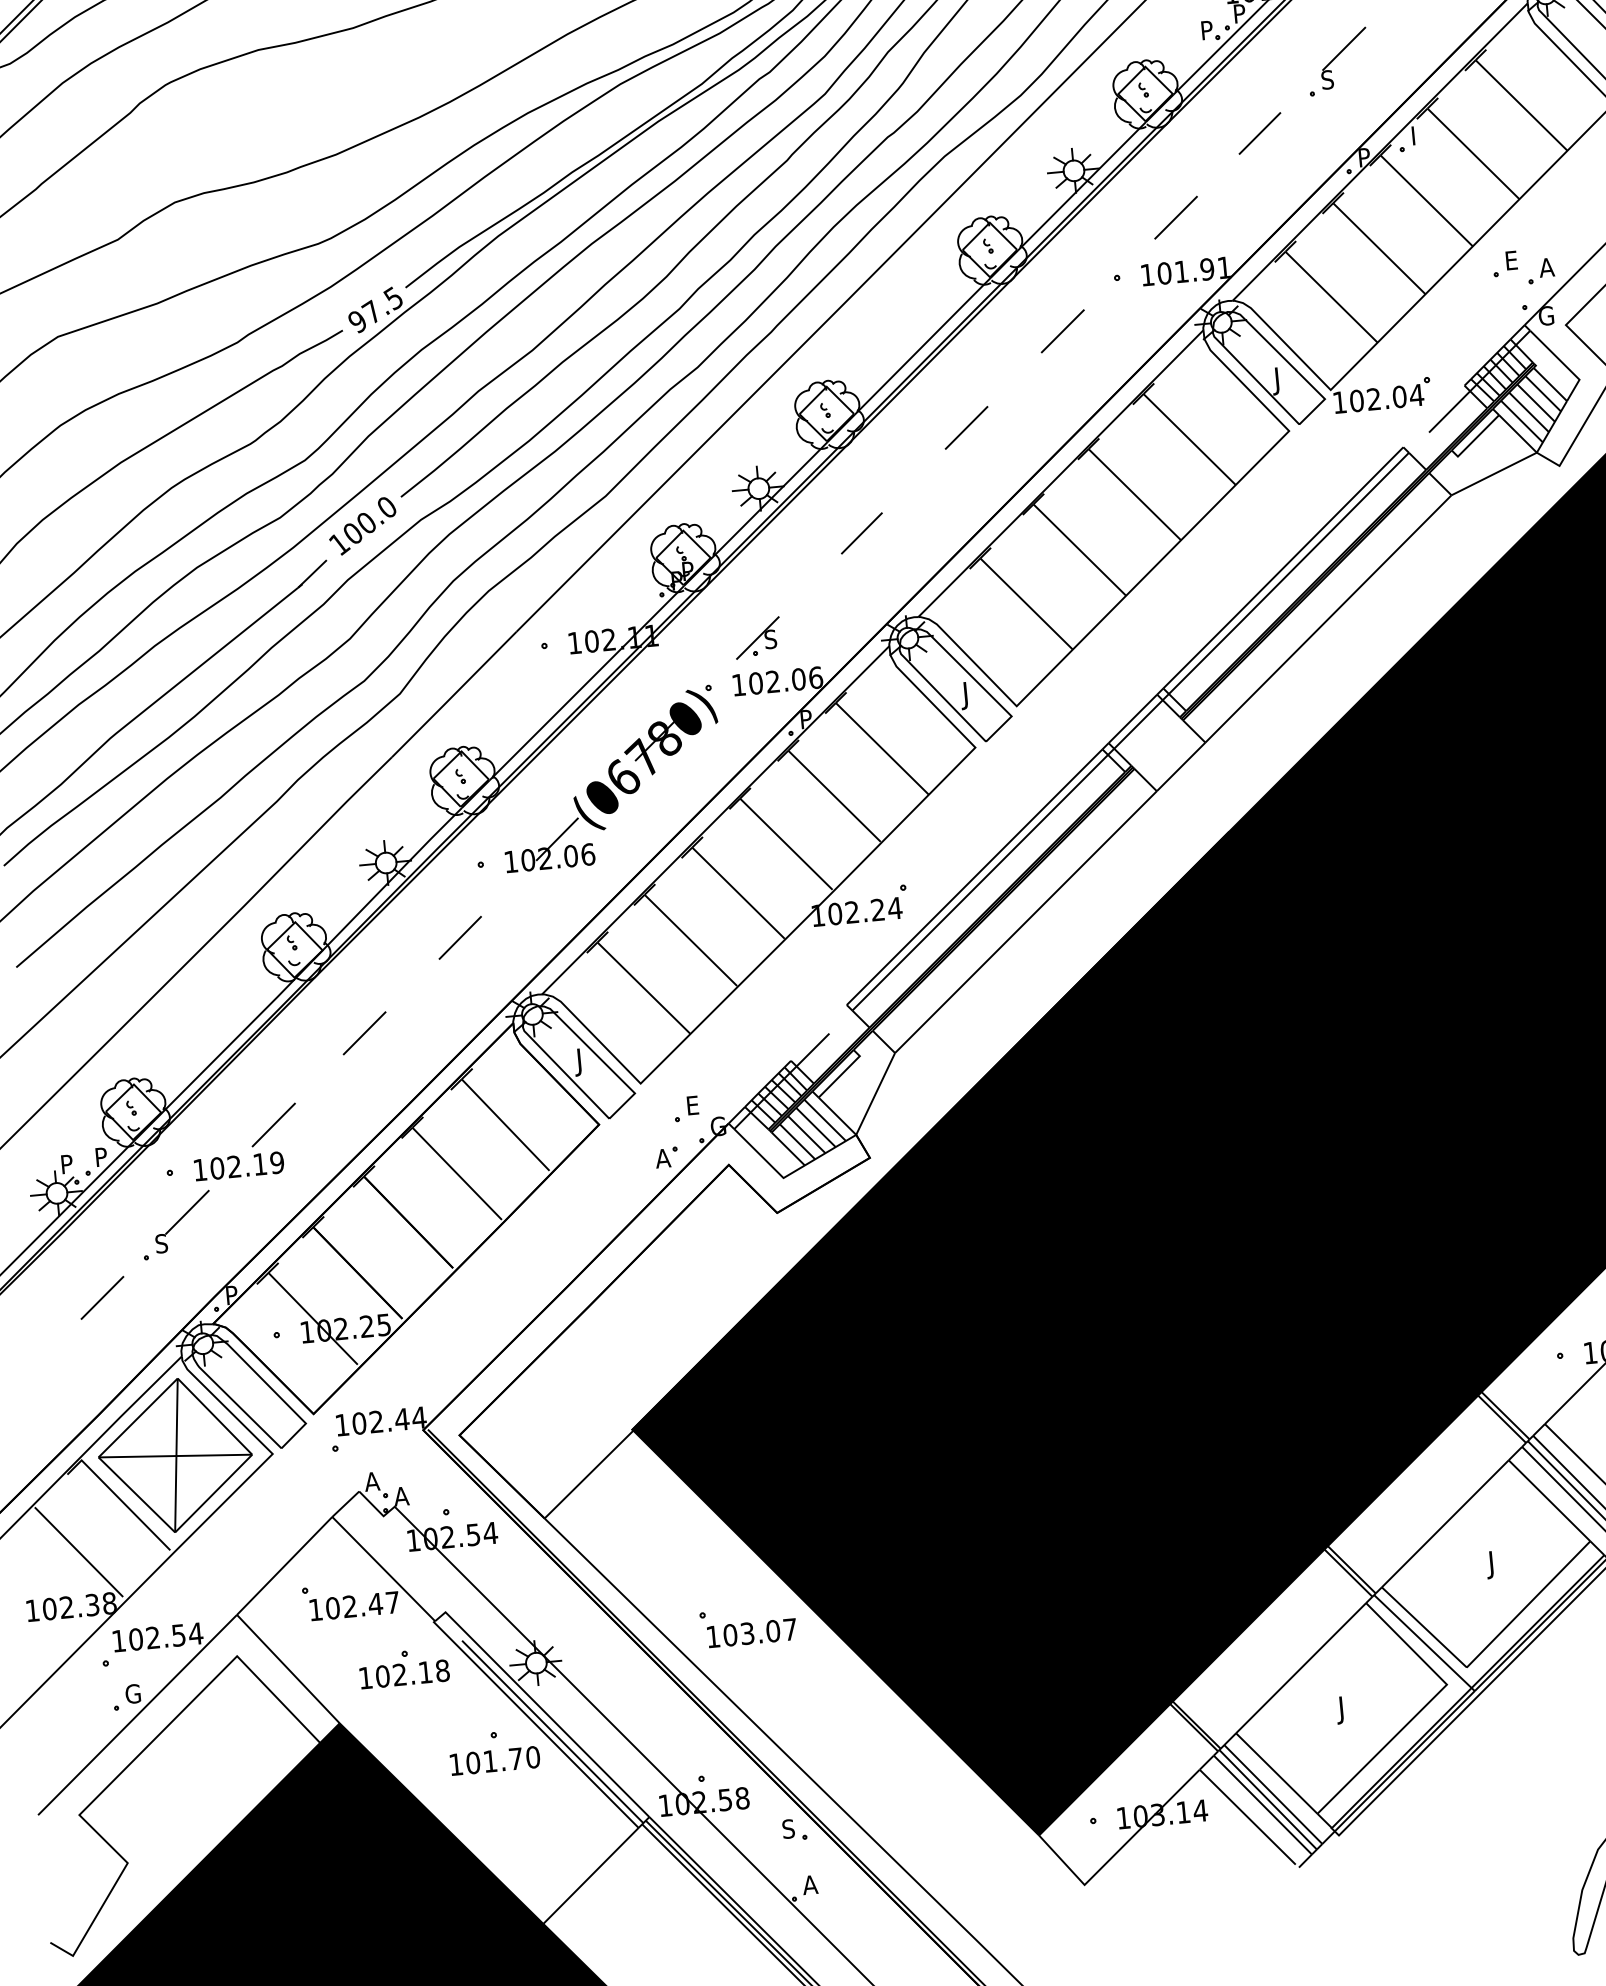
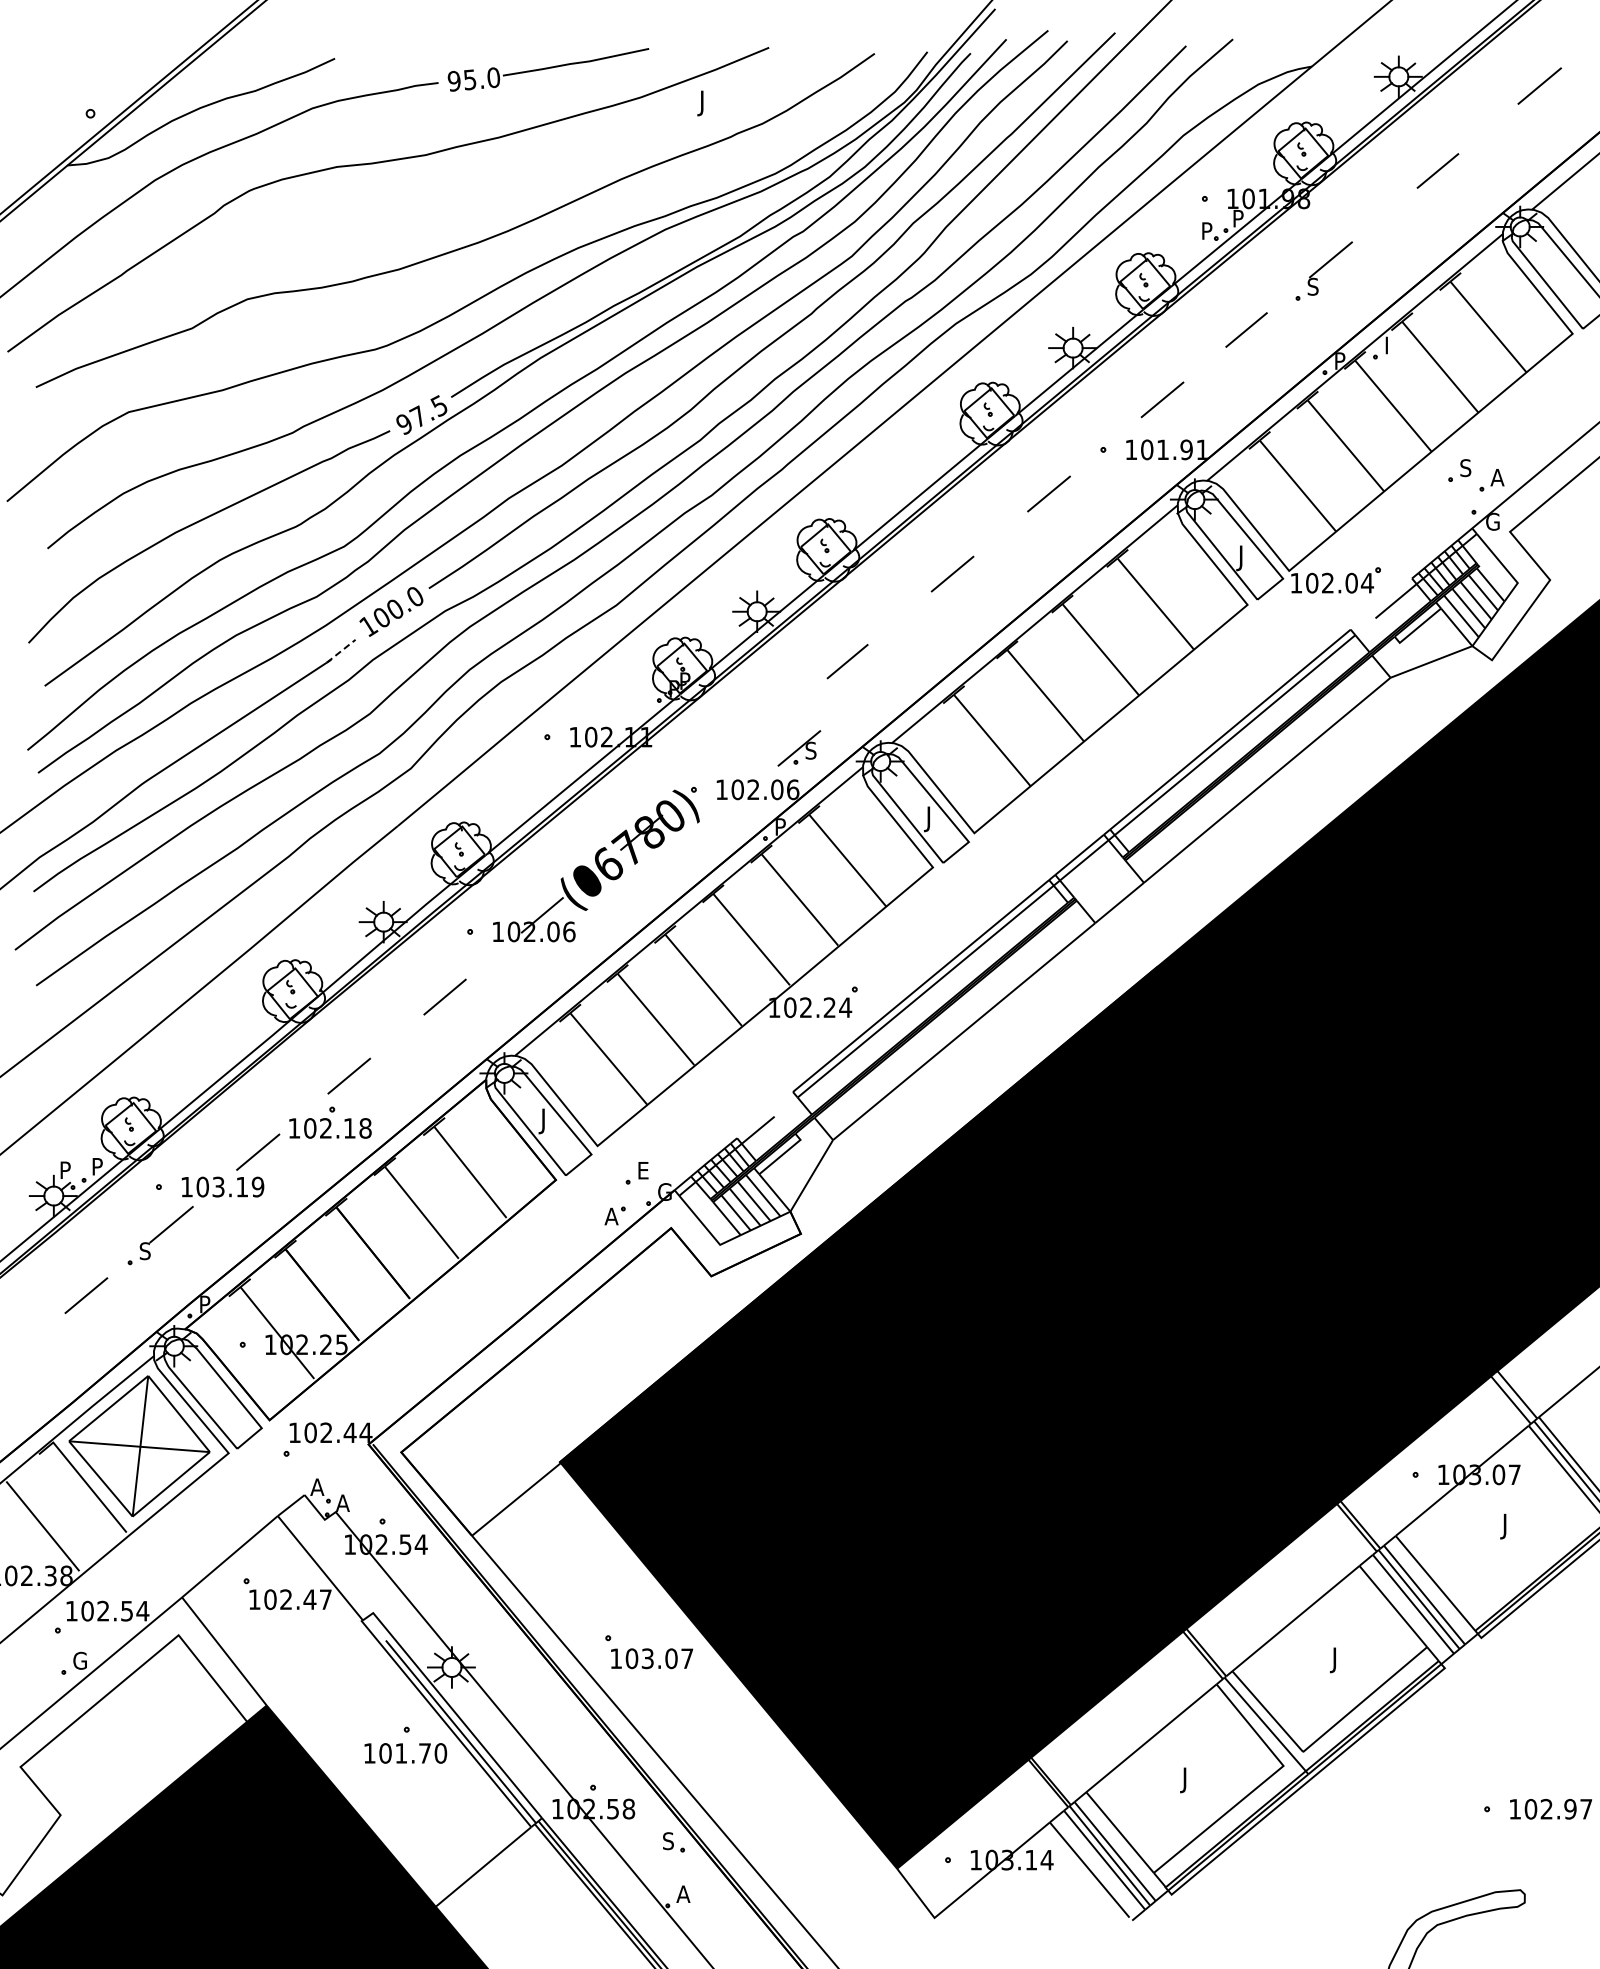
text: (1511, 261) -> (1465, 468), E -> S
line: (312, 573) -> (341, 650), solid -> dashed
part: (758, 638) -> (799, 748), moved
text: (234, 1167) -> (218, 1187), 102.19 -> 103.19
part: (404, 1668) -> (330, 1122), moved

